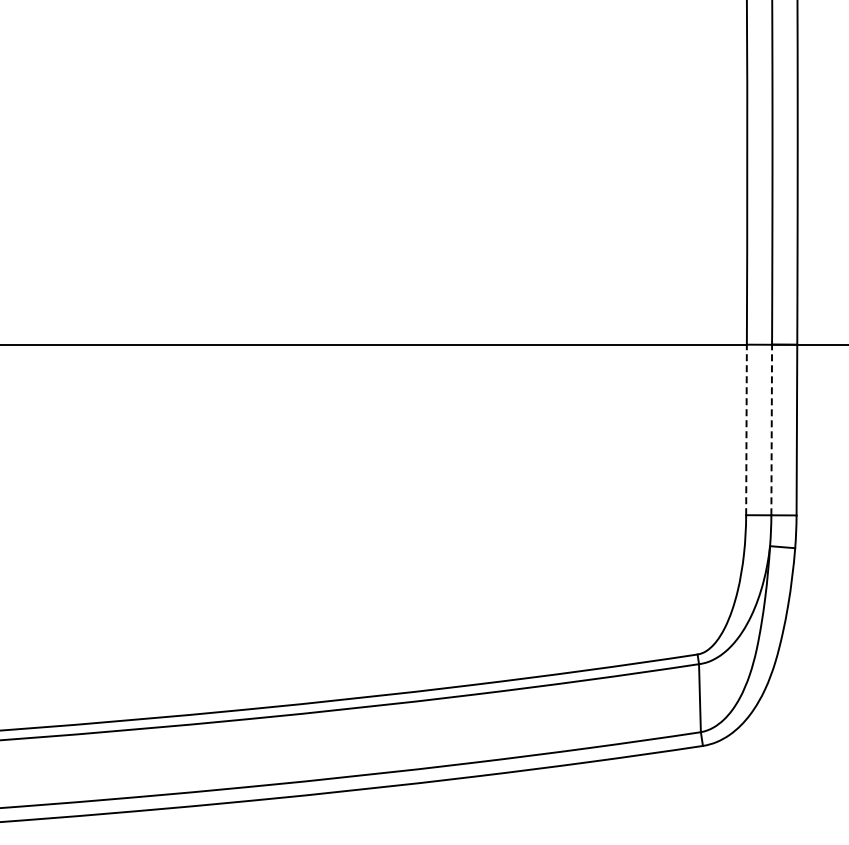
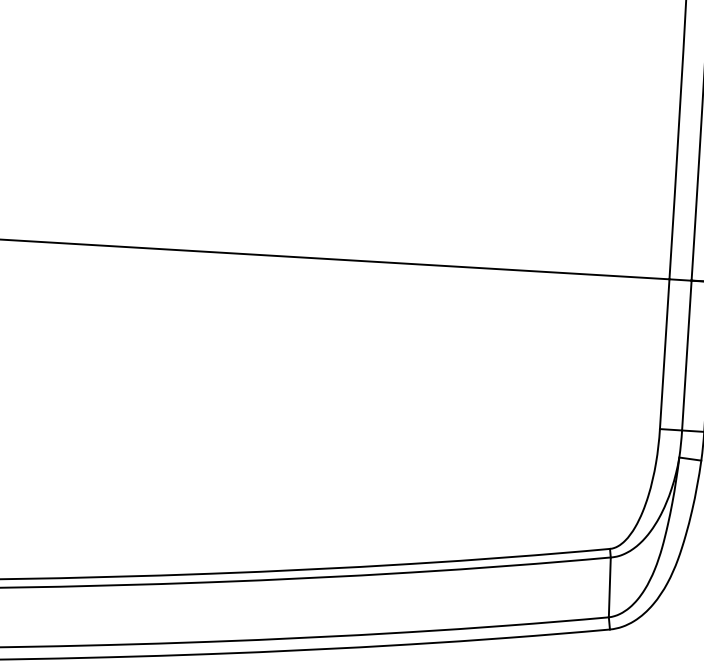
line: (746, 429) -> (664, 353), dashed -> solid
line: (771, 429) -> (686, 355), dashed -> solid

